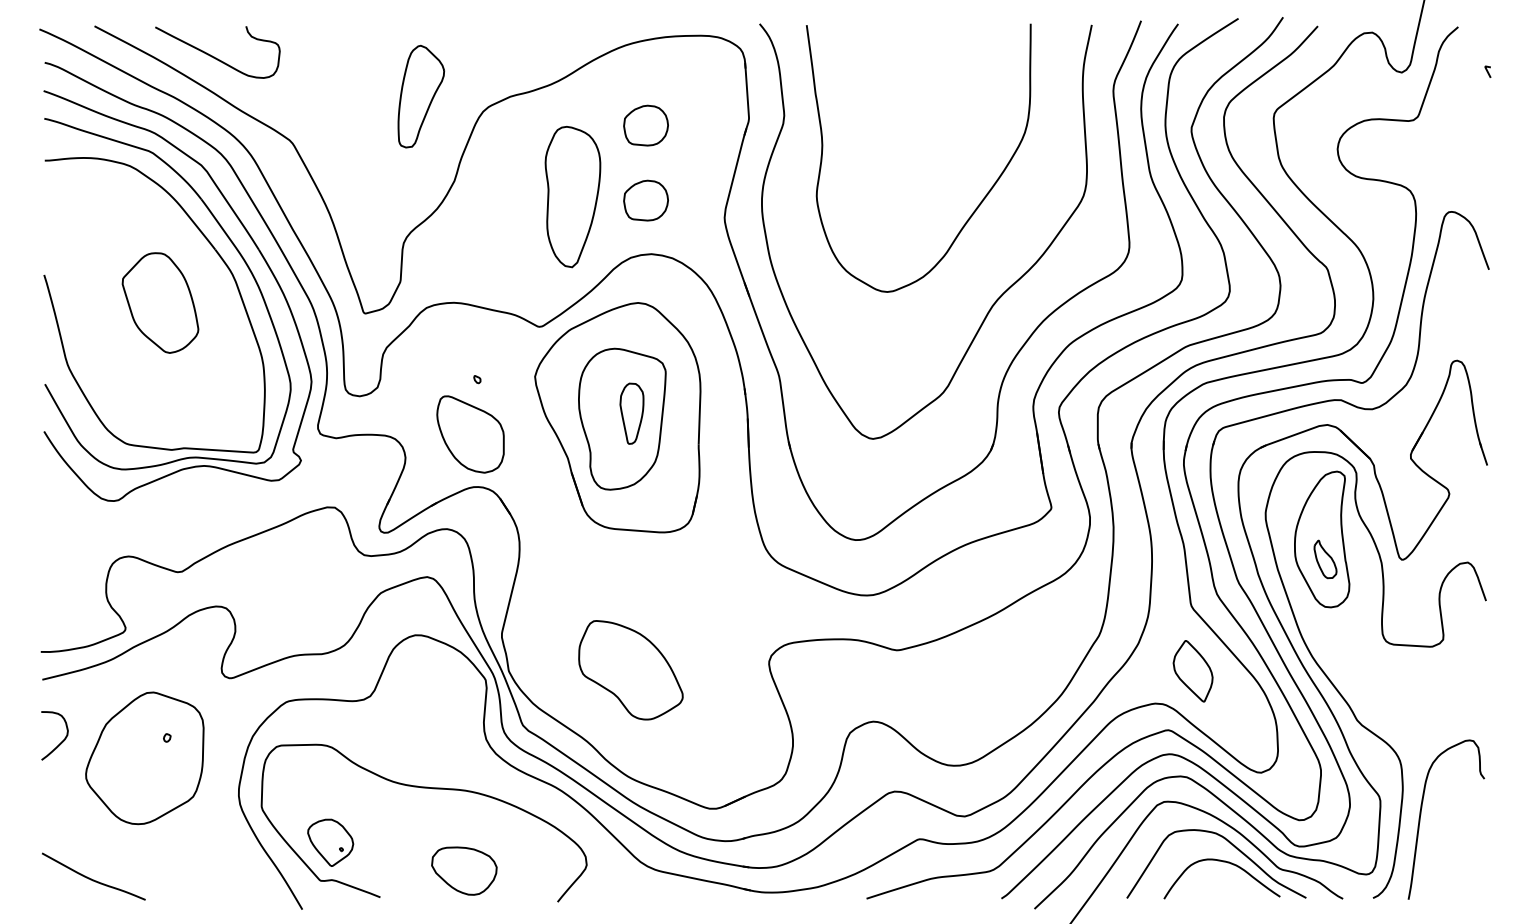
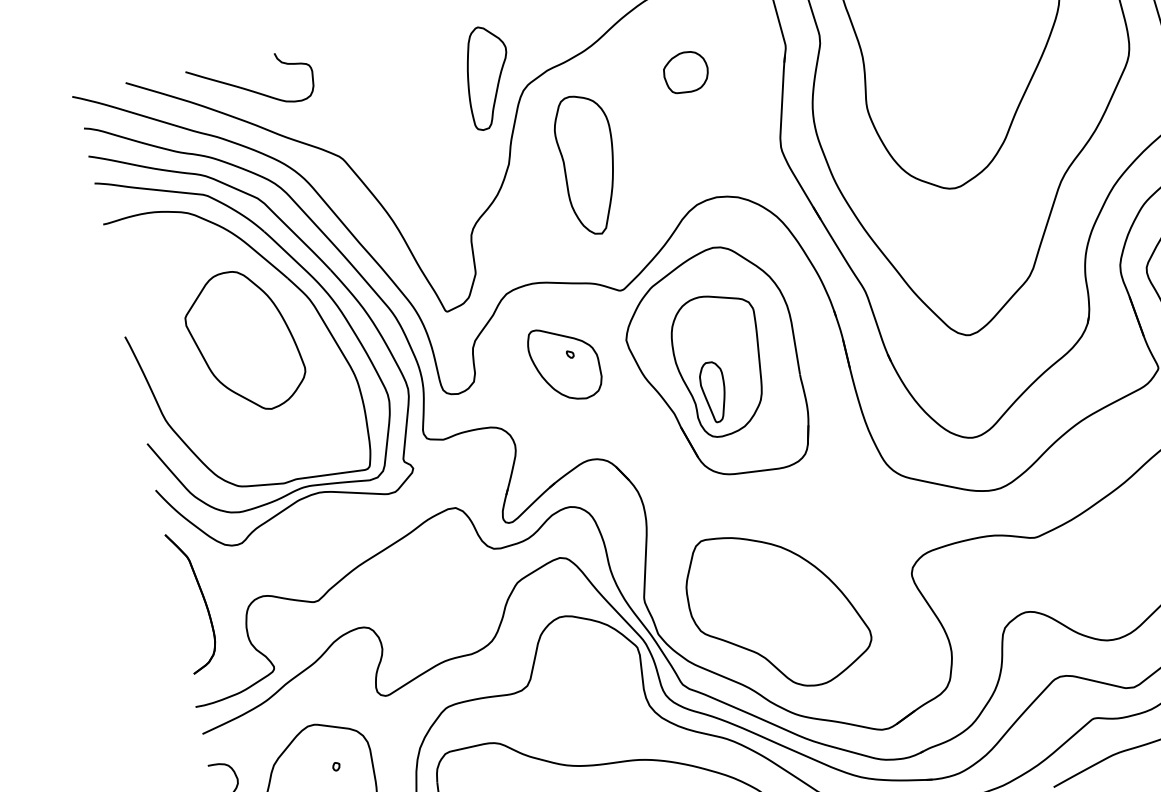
part: (421, 96) -> (488, 77), moved
part: (572, 197) -> (588, 165), moved
part: (645, 200) -> (700, 145), removed
part: (160, 302) -> (244, 340), size x1.43
part: (631, 413) -> (713, 392), moved
part: (470, 434) -> (565, 363), moved
part: (68, 543) -> (201, 595), added
part: (630, 670) -> (777, 609), size x1.67

